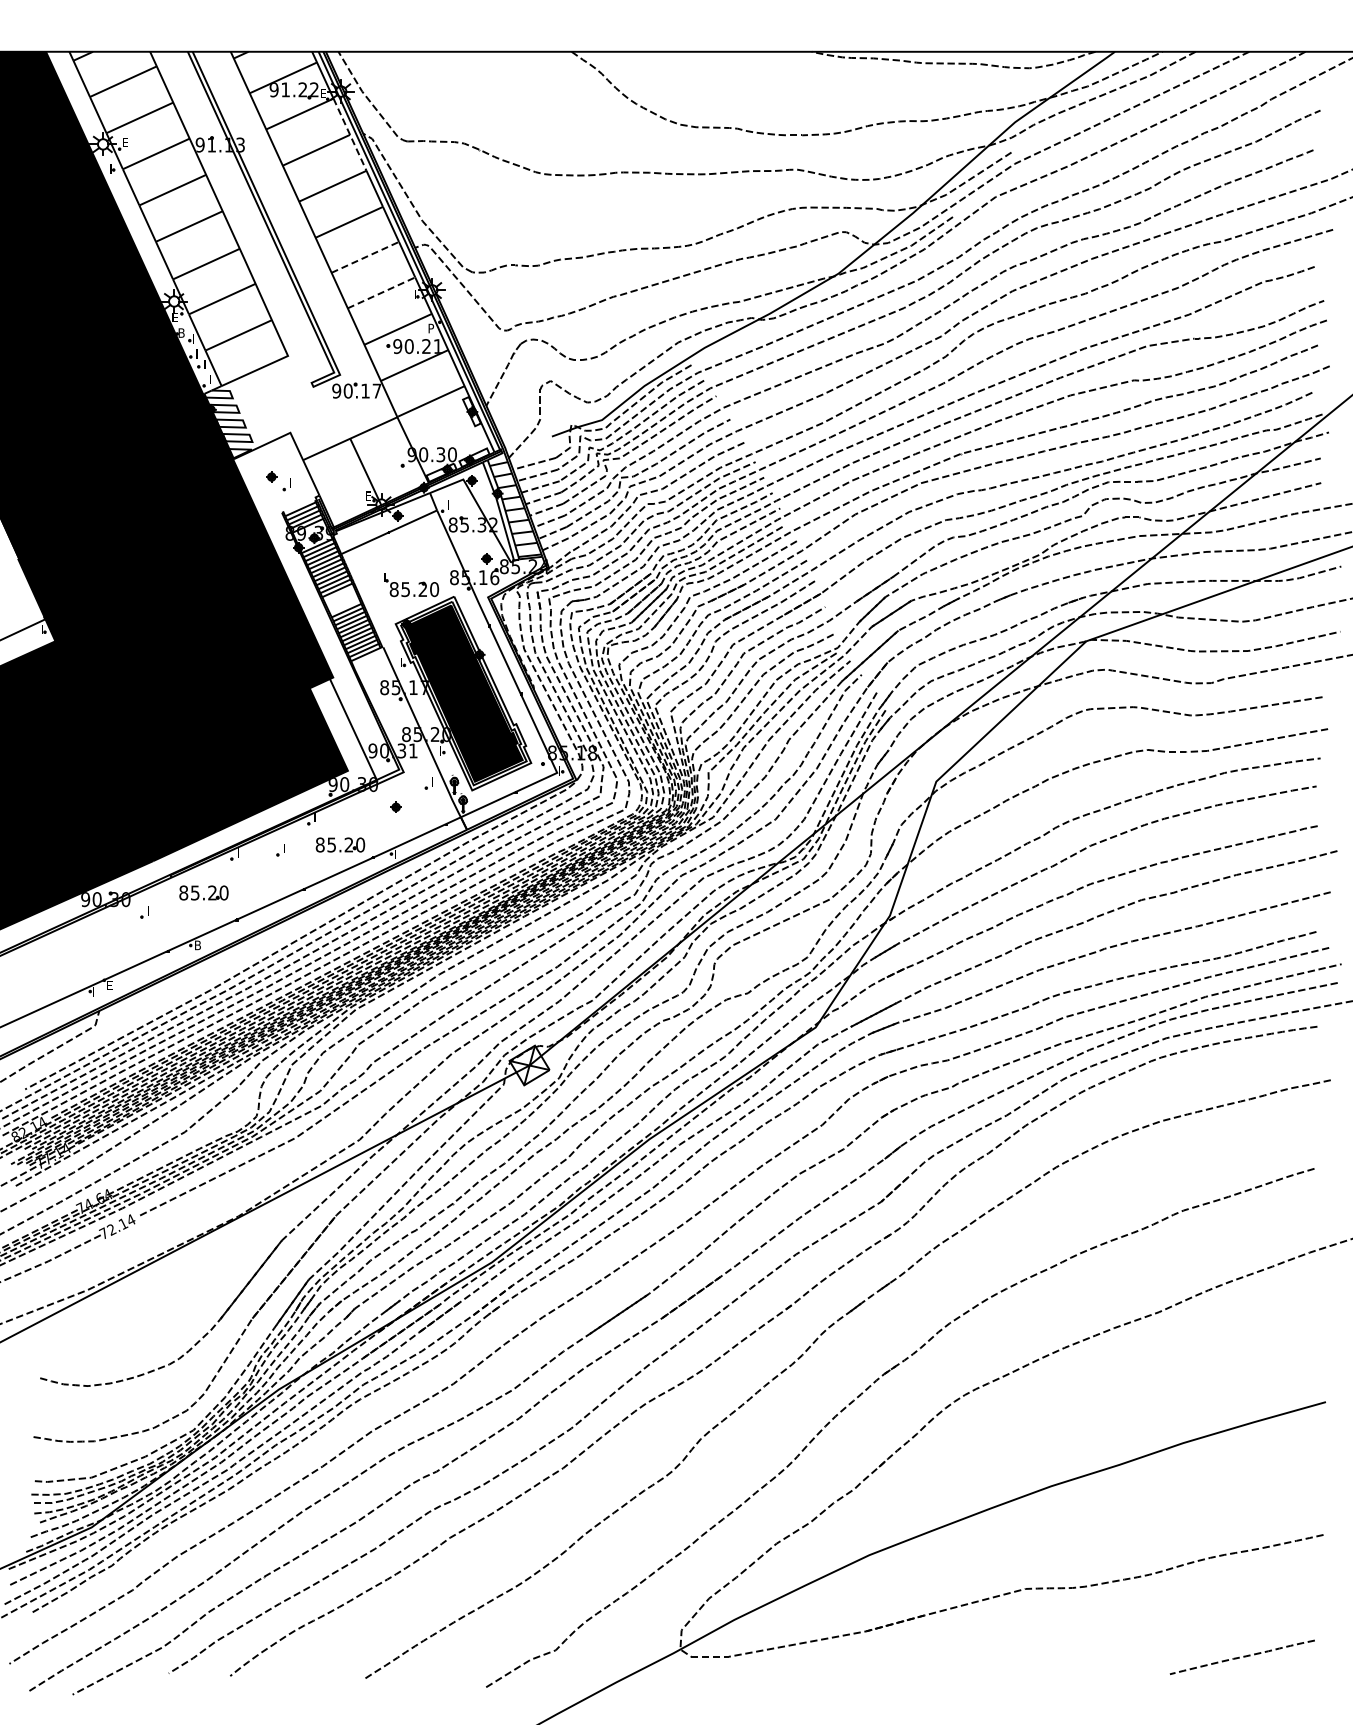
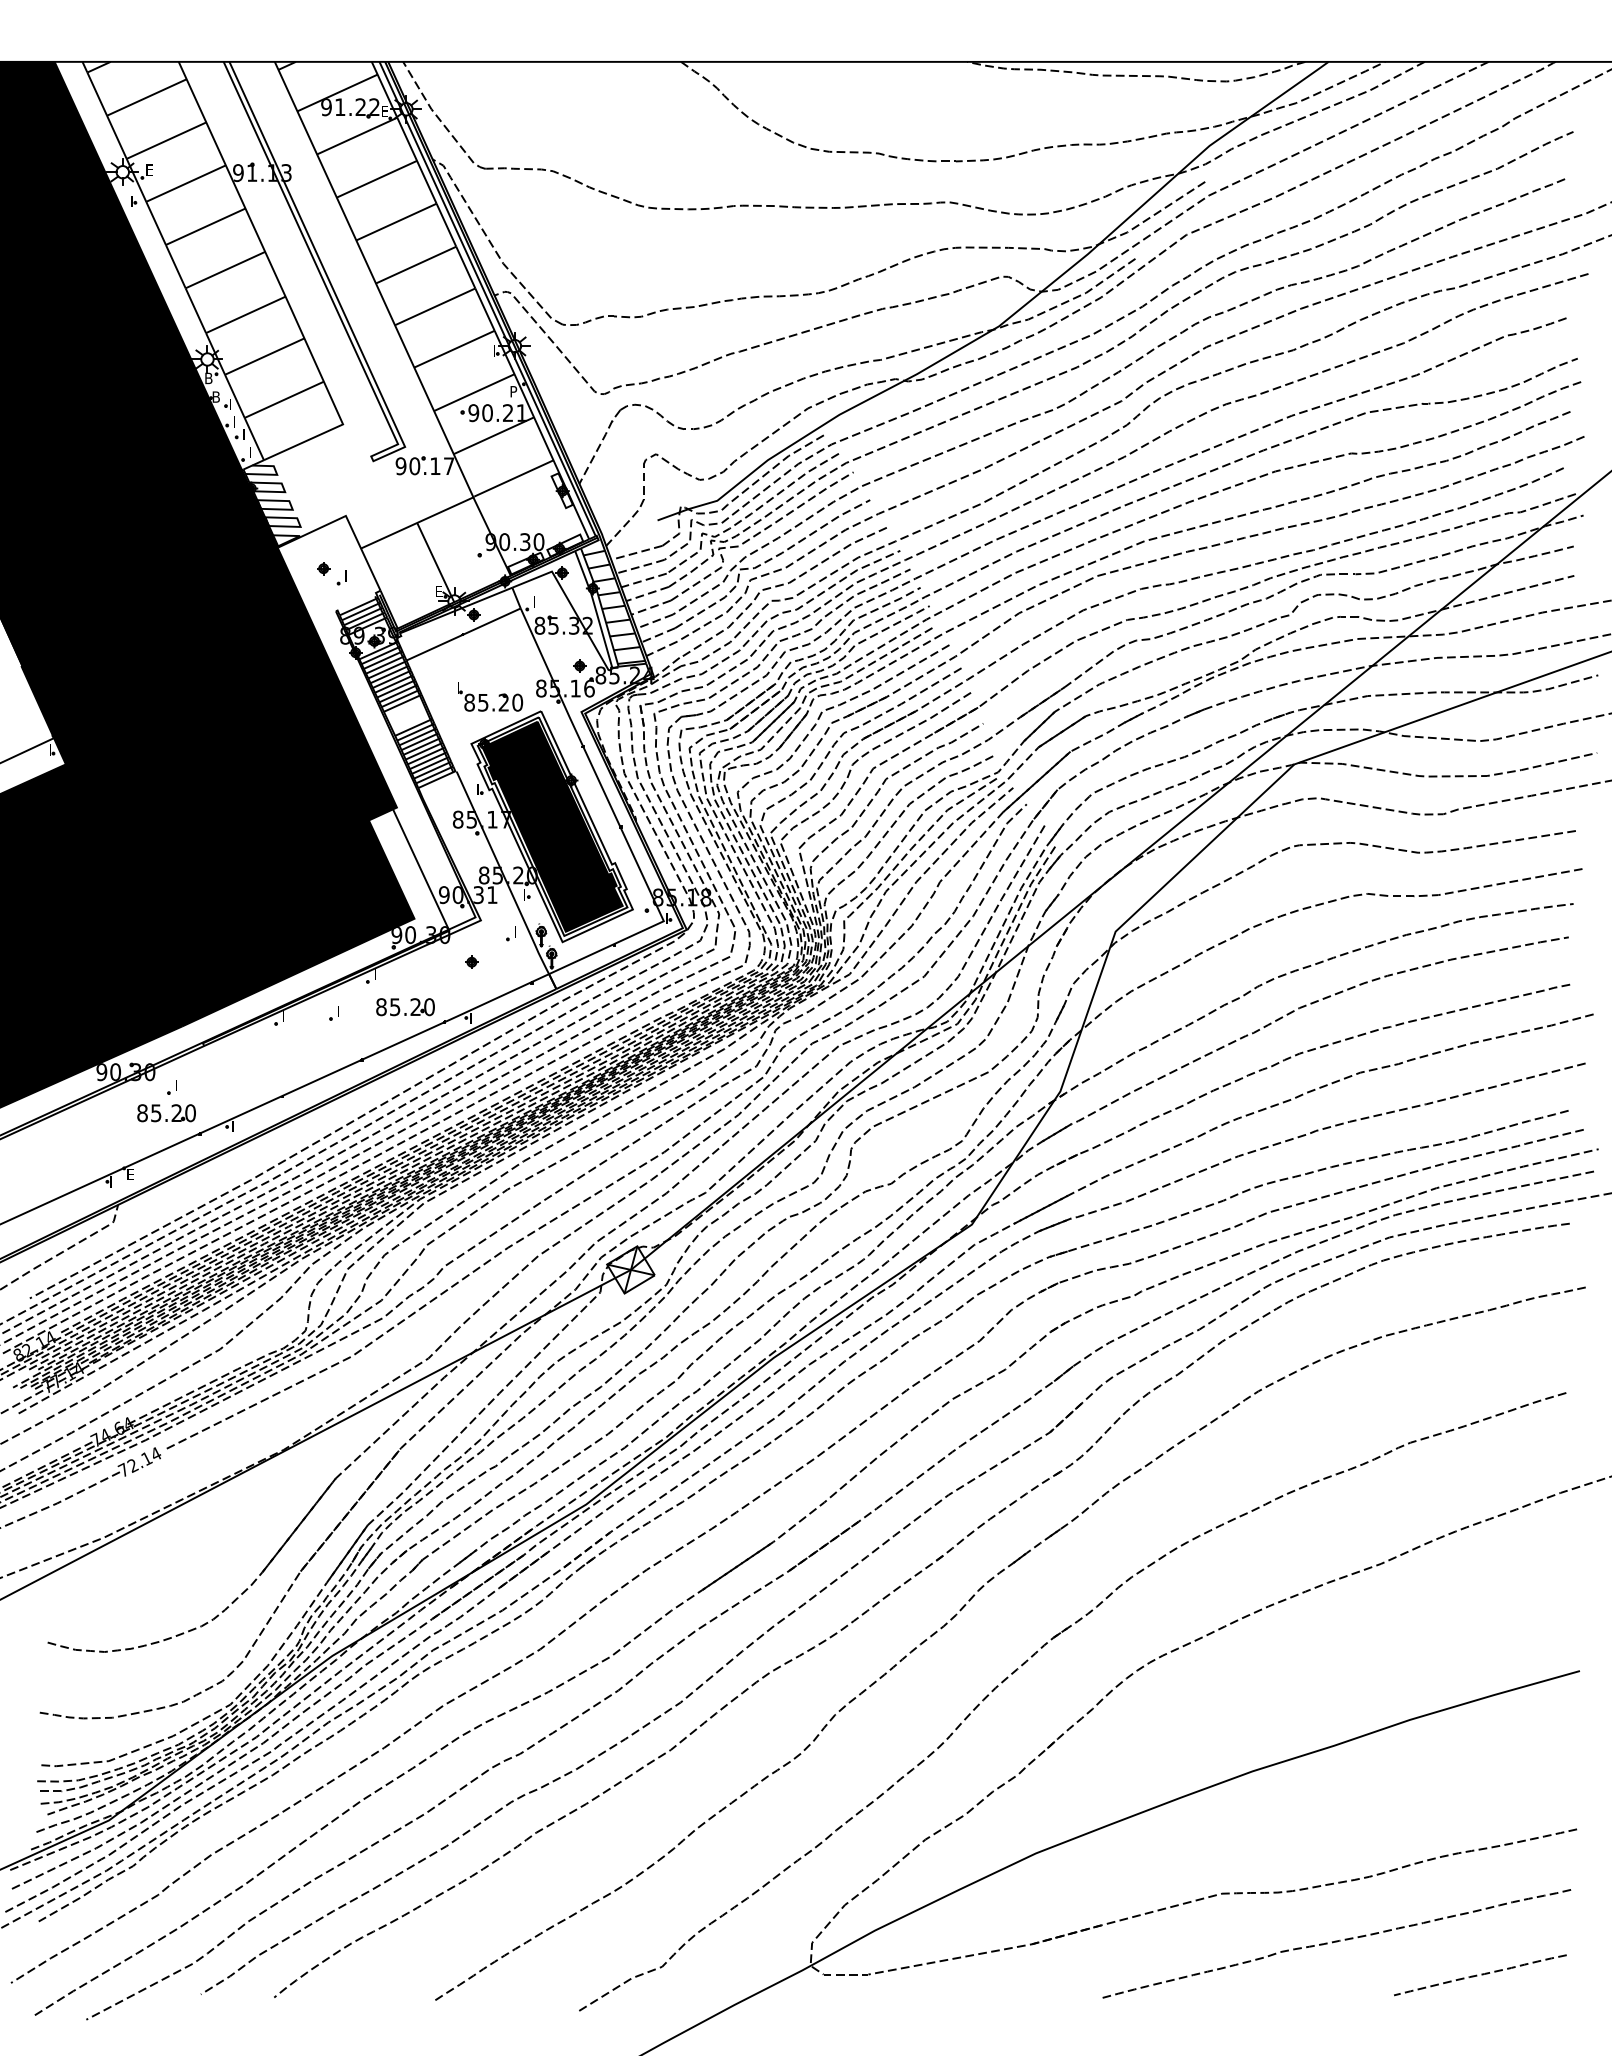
line: (350, 134) -> (417, 160), dashed -> solid
line: (365, 257) -> (435, 307), dashed -> solid
line: (381, 292) -> (454, 348), dashed -> solid
text: (175, 317) -> (208, 378), E -> B
part: (203, 892) -> (166, 1112), moved
text: (197, 945) -> (235, 1126), B -> I
curve: (1121, 1629) -> (1336, 1942), added

